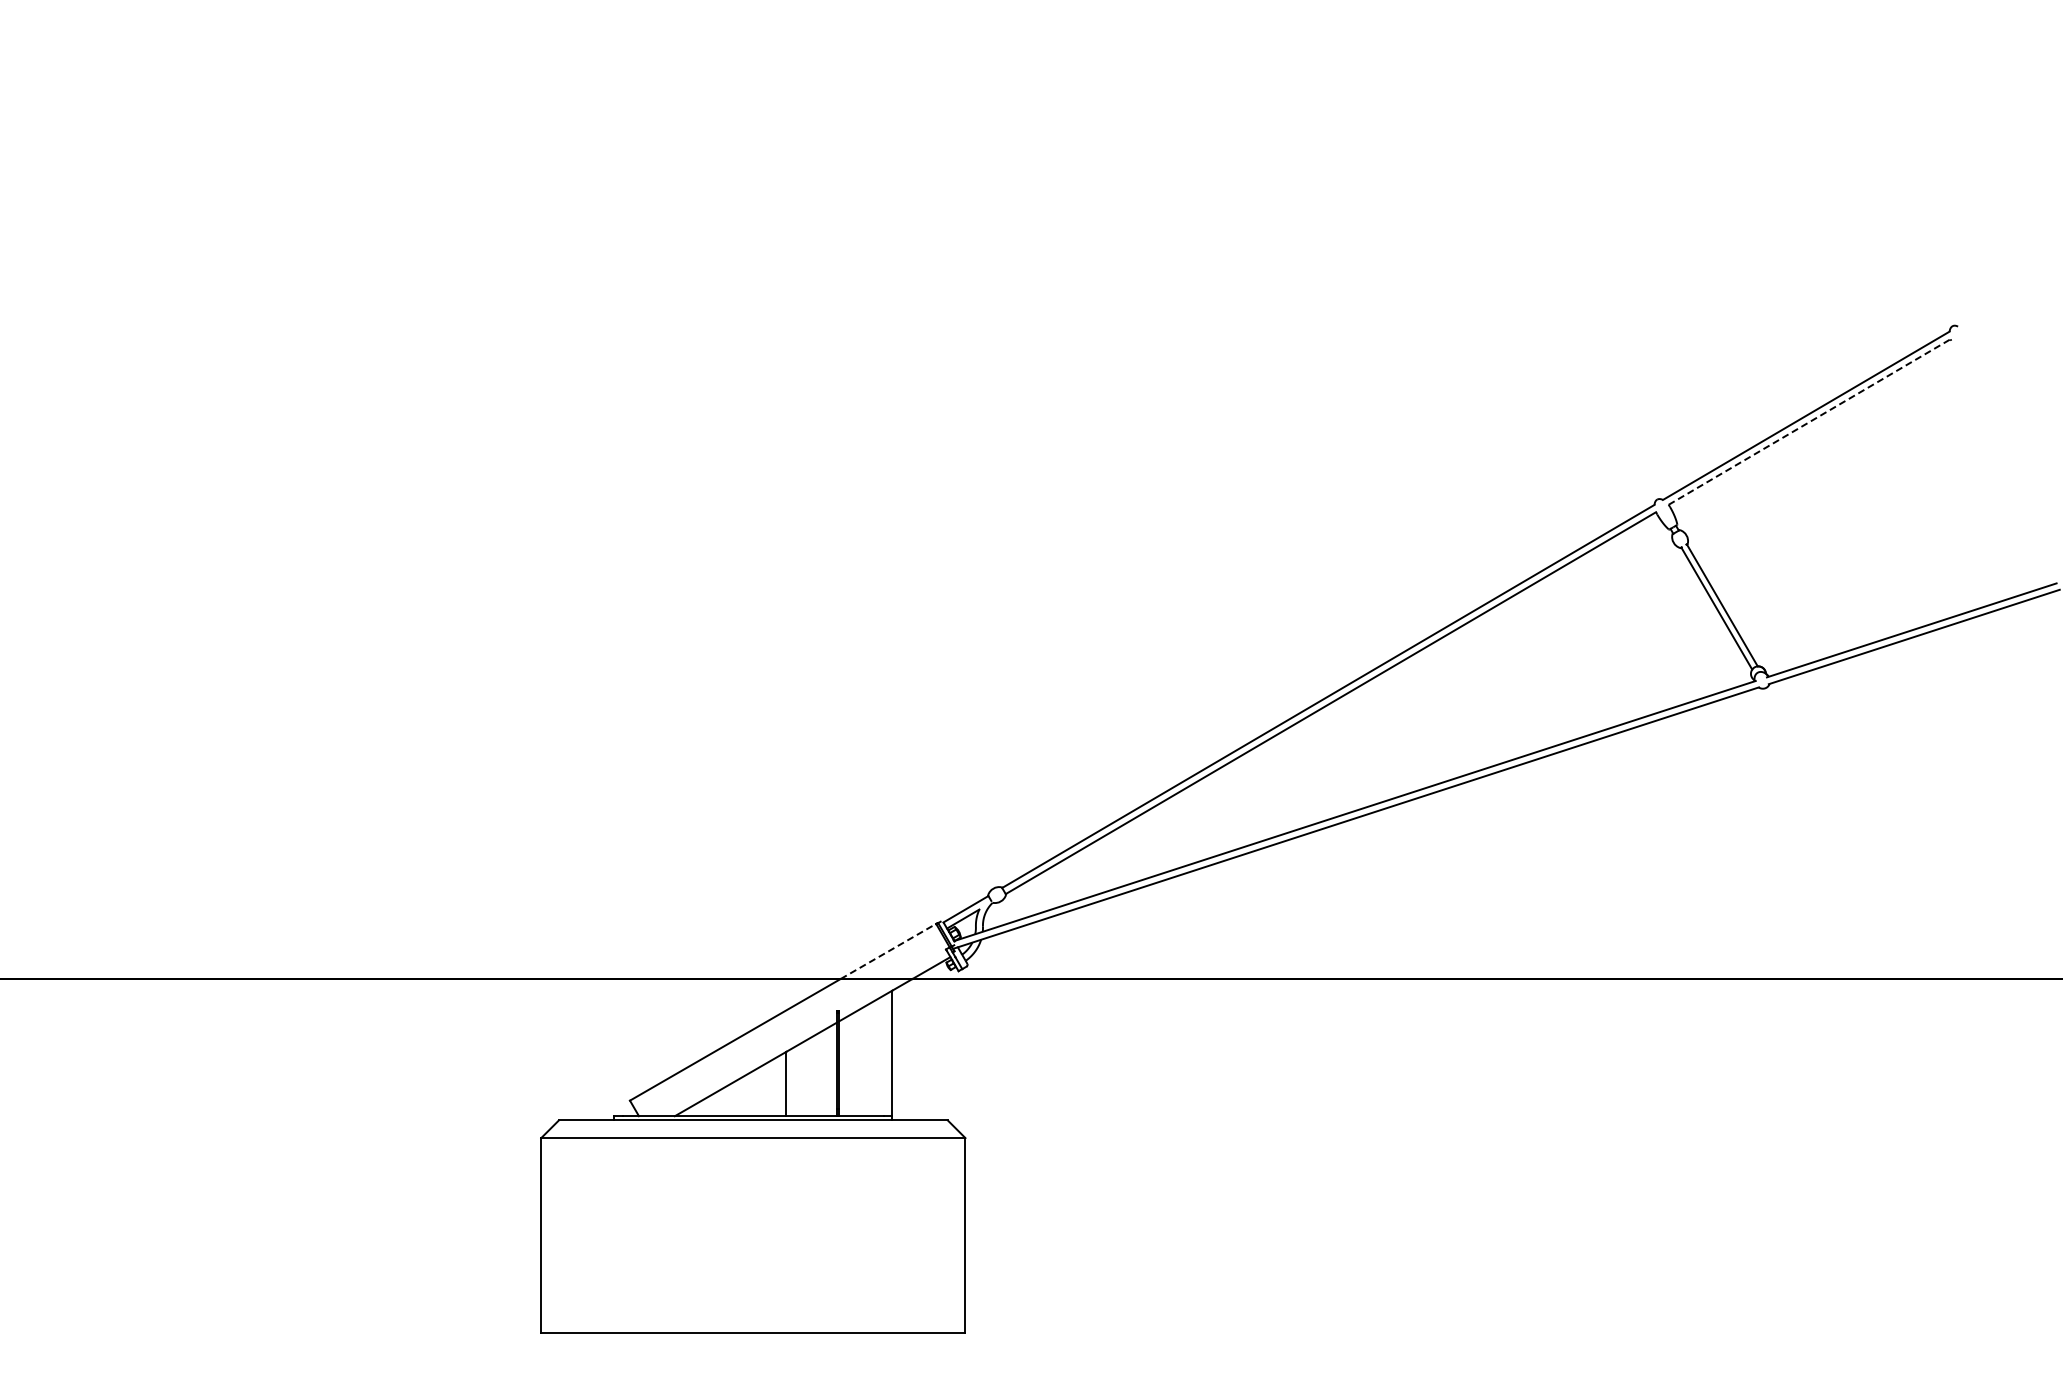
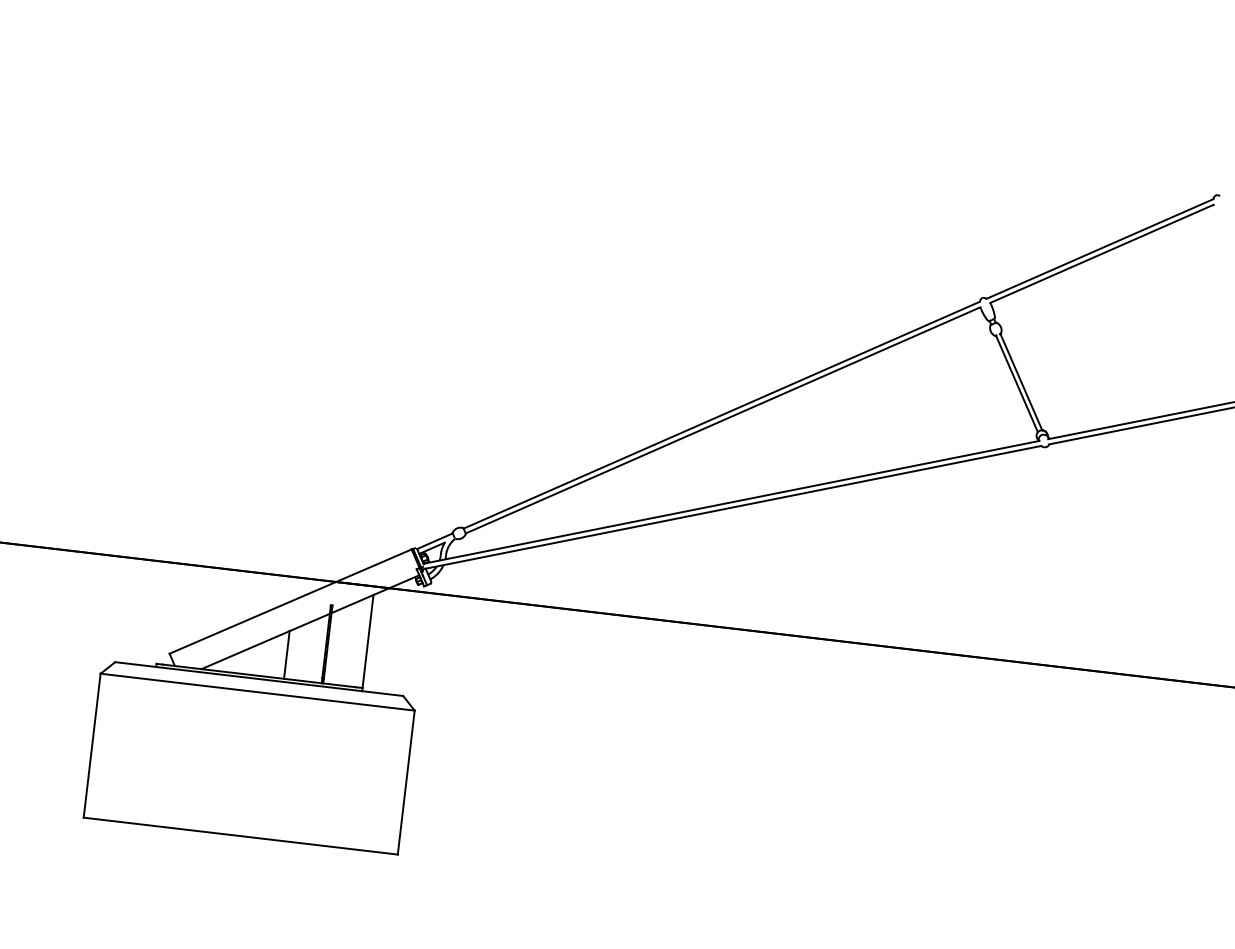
line: (1809, 422) -> (1101, 254), dashed -> solid
line: (888, 951) -> (373, 565), dashed -> solid

